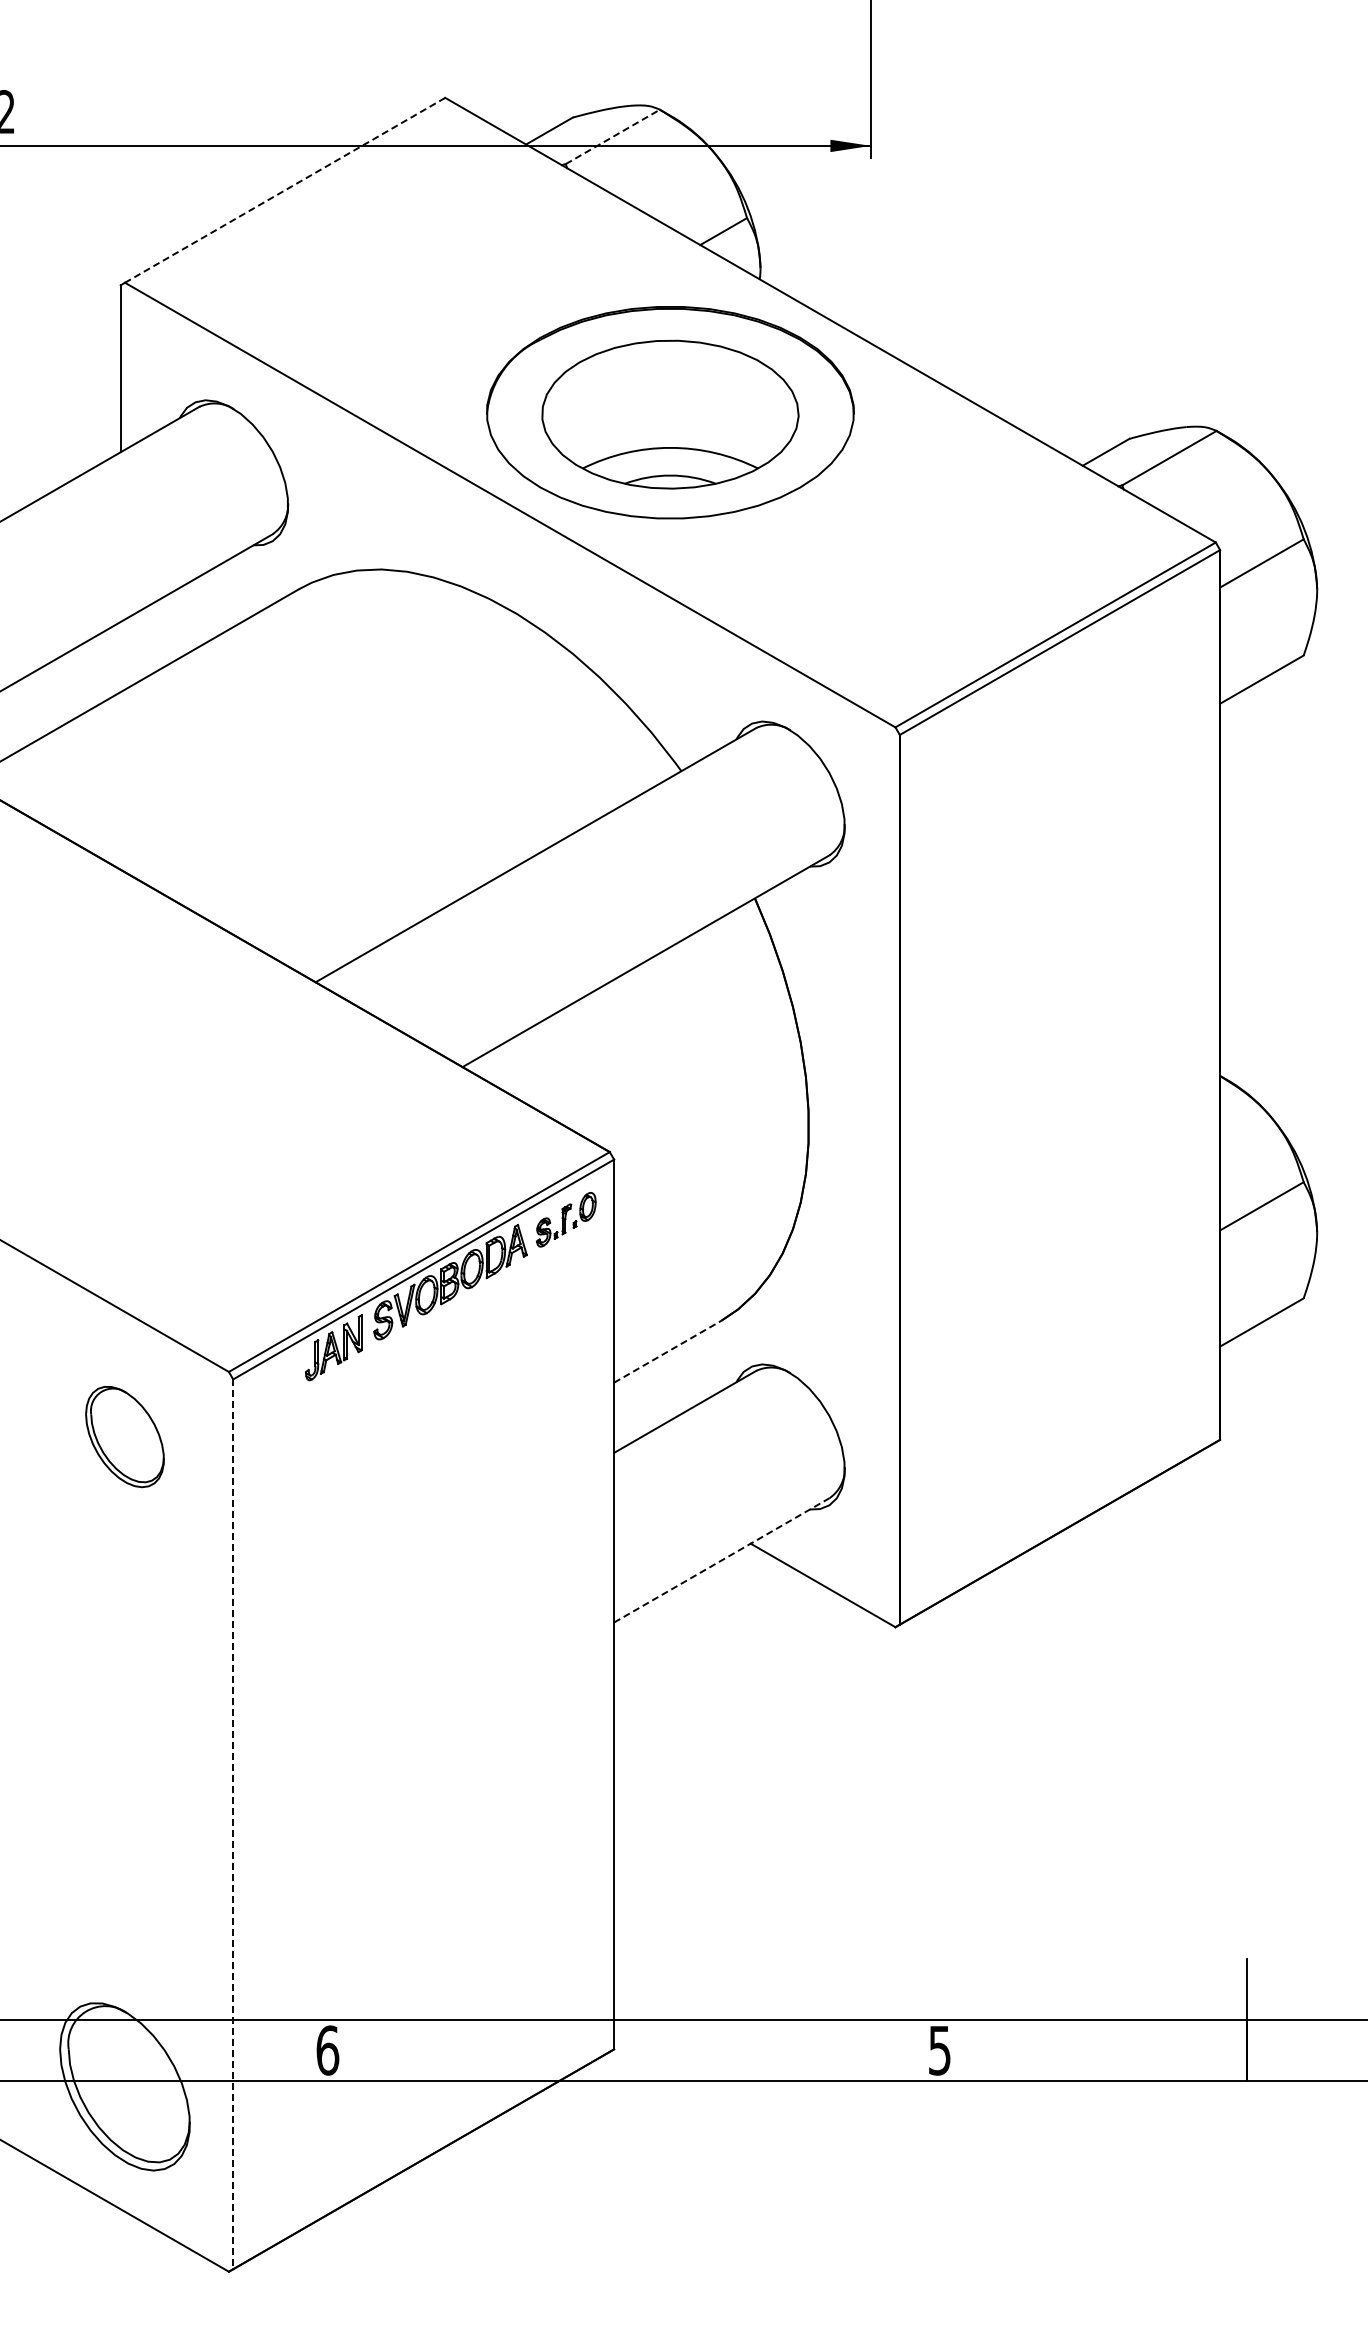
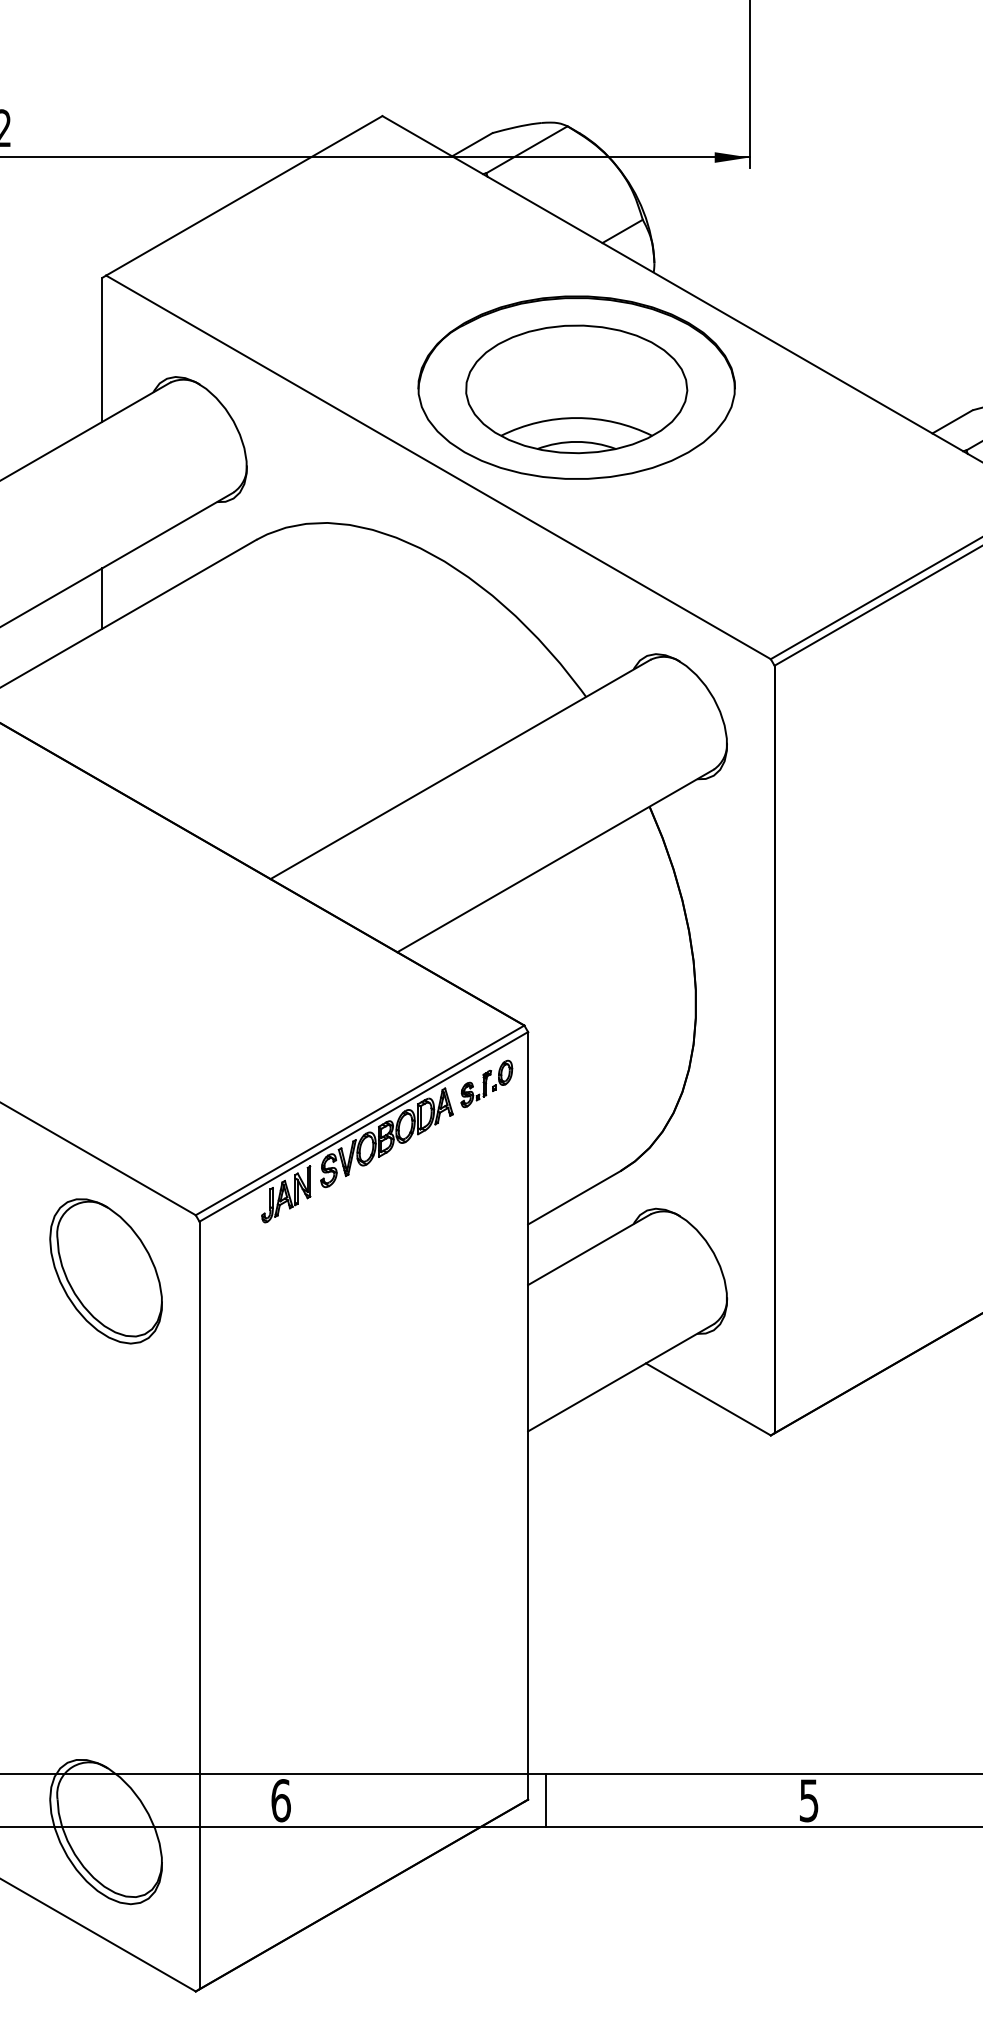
line: (613, 136) -> (527, 149), dashed -> solid
line: (285, 190) -> (244, 196), dashed -> solid
line: (120, 656) -> (102, 598), added
line: (667, 1351) -> (574, 1197), dashed -> solid
part: (124, 1436) -> (105, 1270), size x1.67
line: (722, 1560) -> (621, 1377), dashed -> solid
line: (233, 1824) -> (199, 1605), dashed -> solid
line: (634, 2050) -> (545, 1800), added

